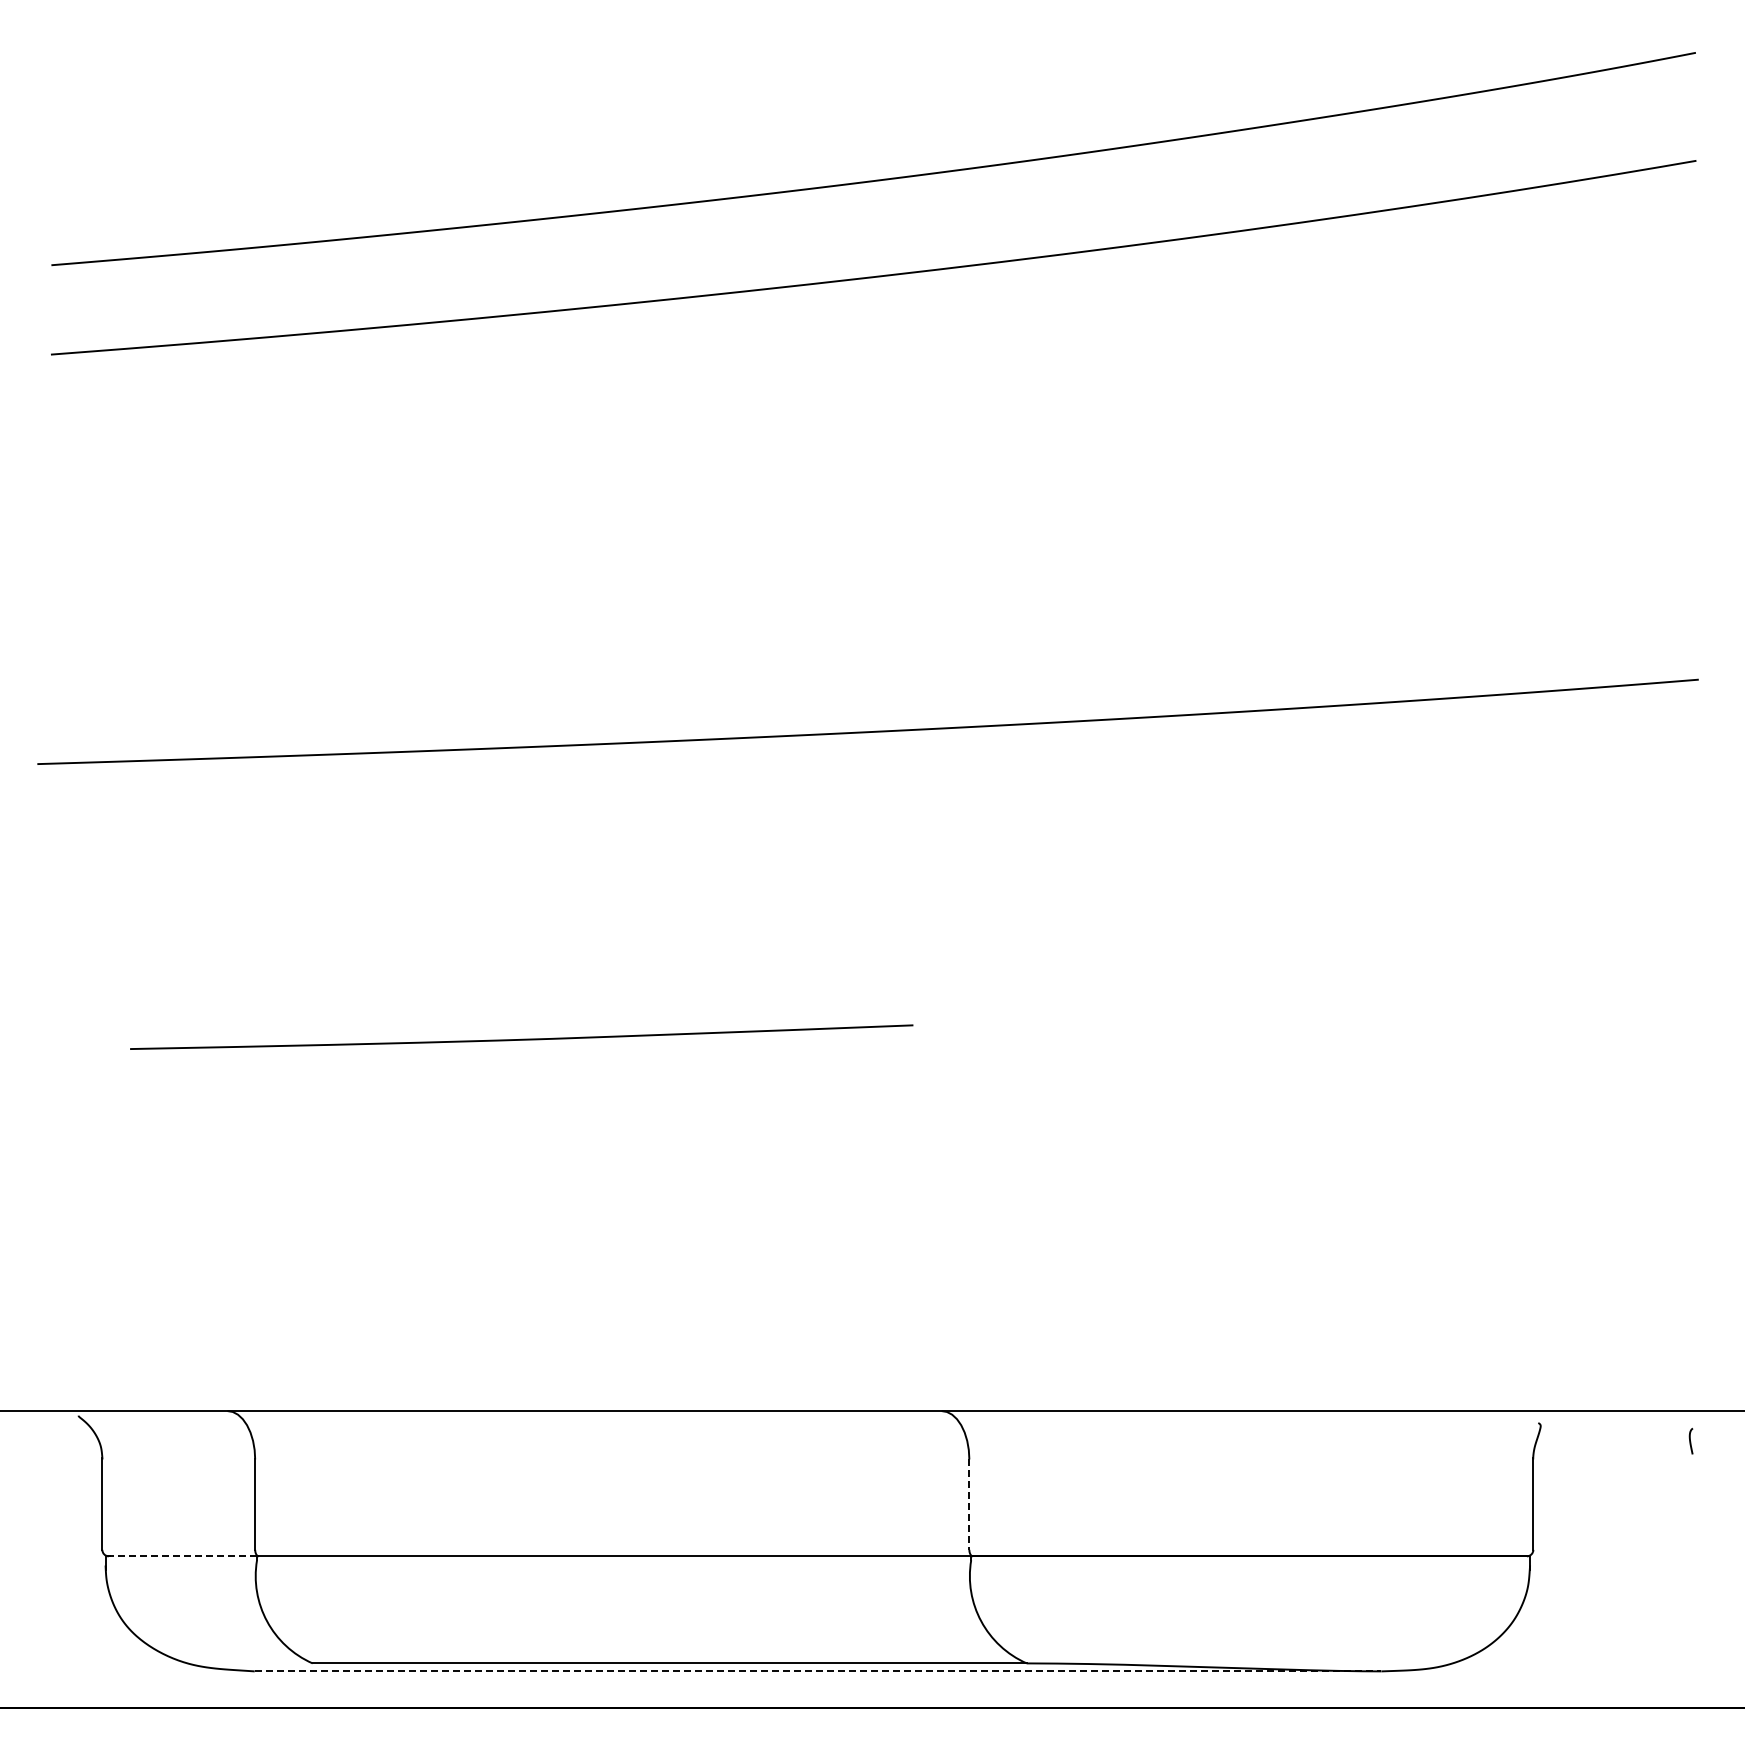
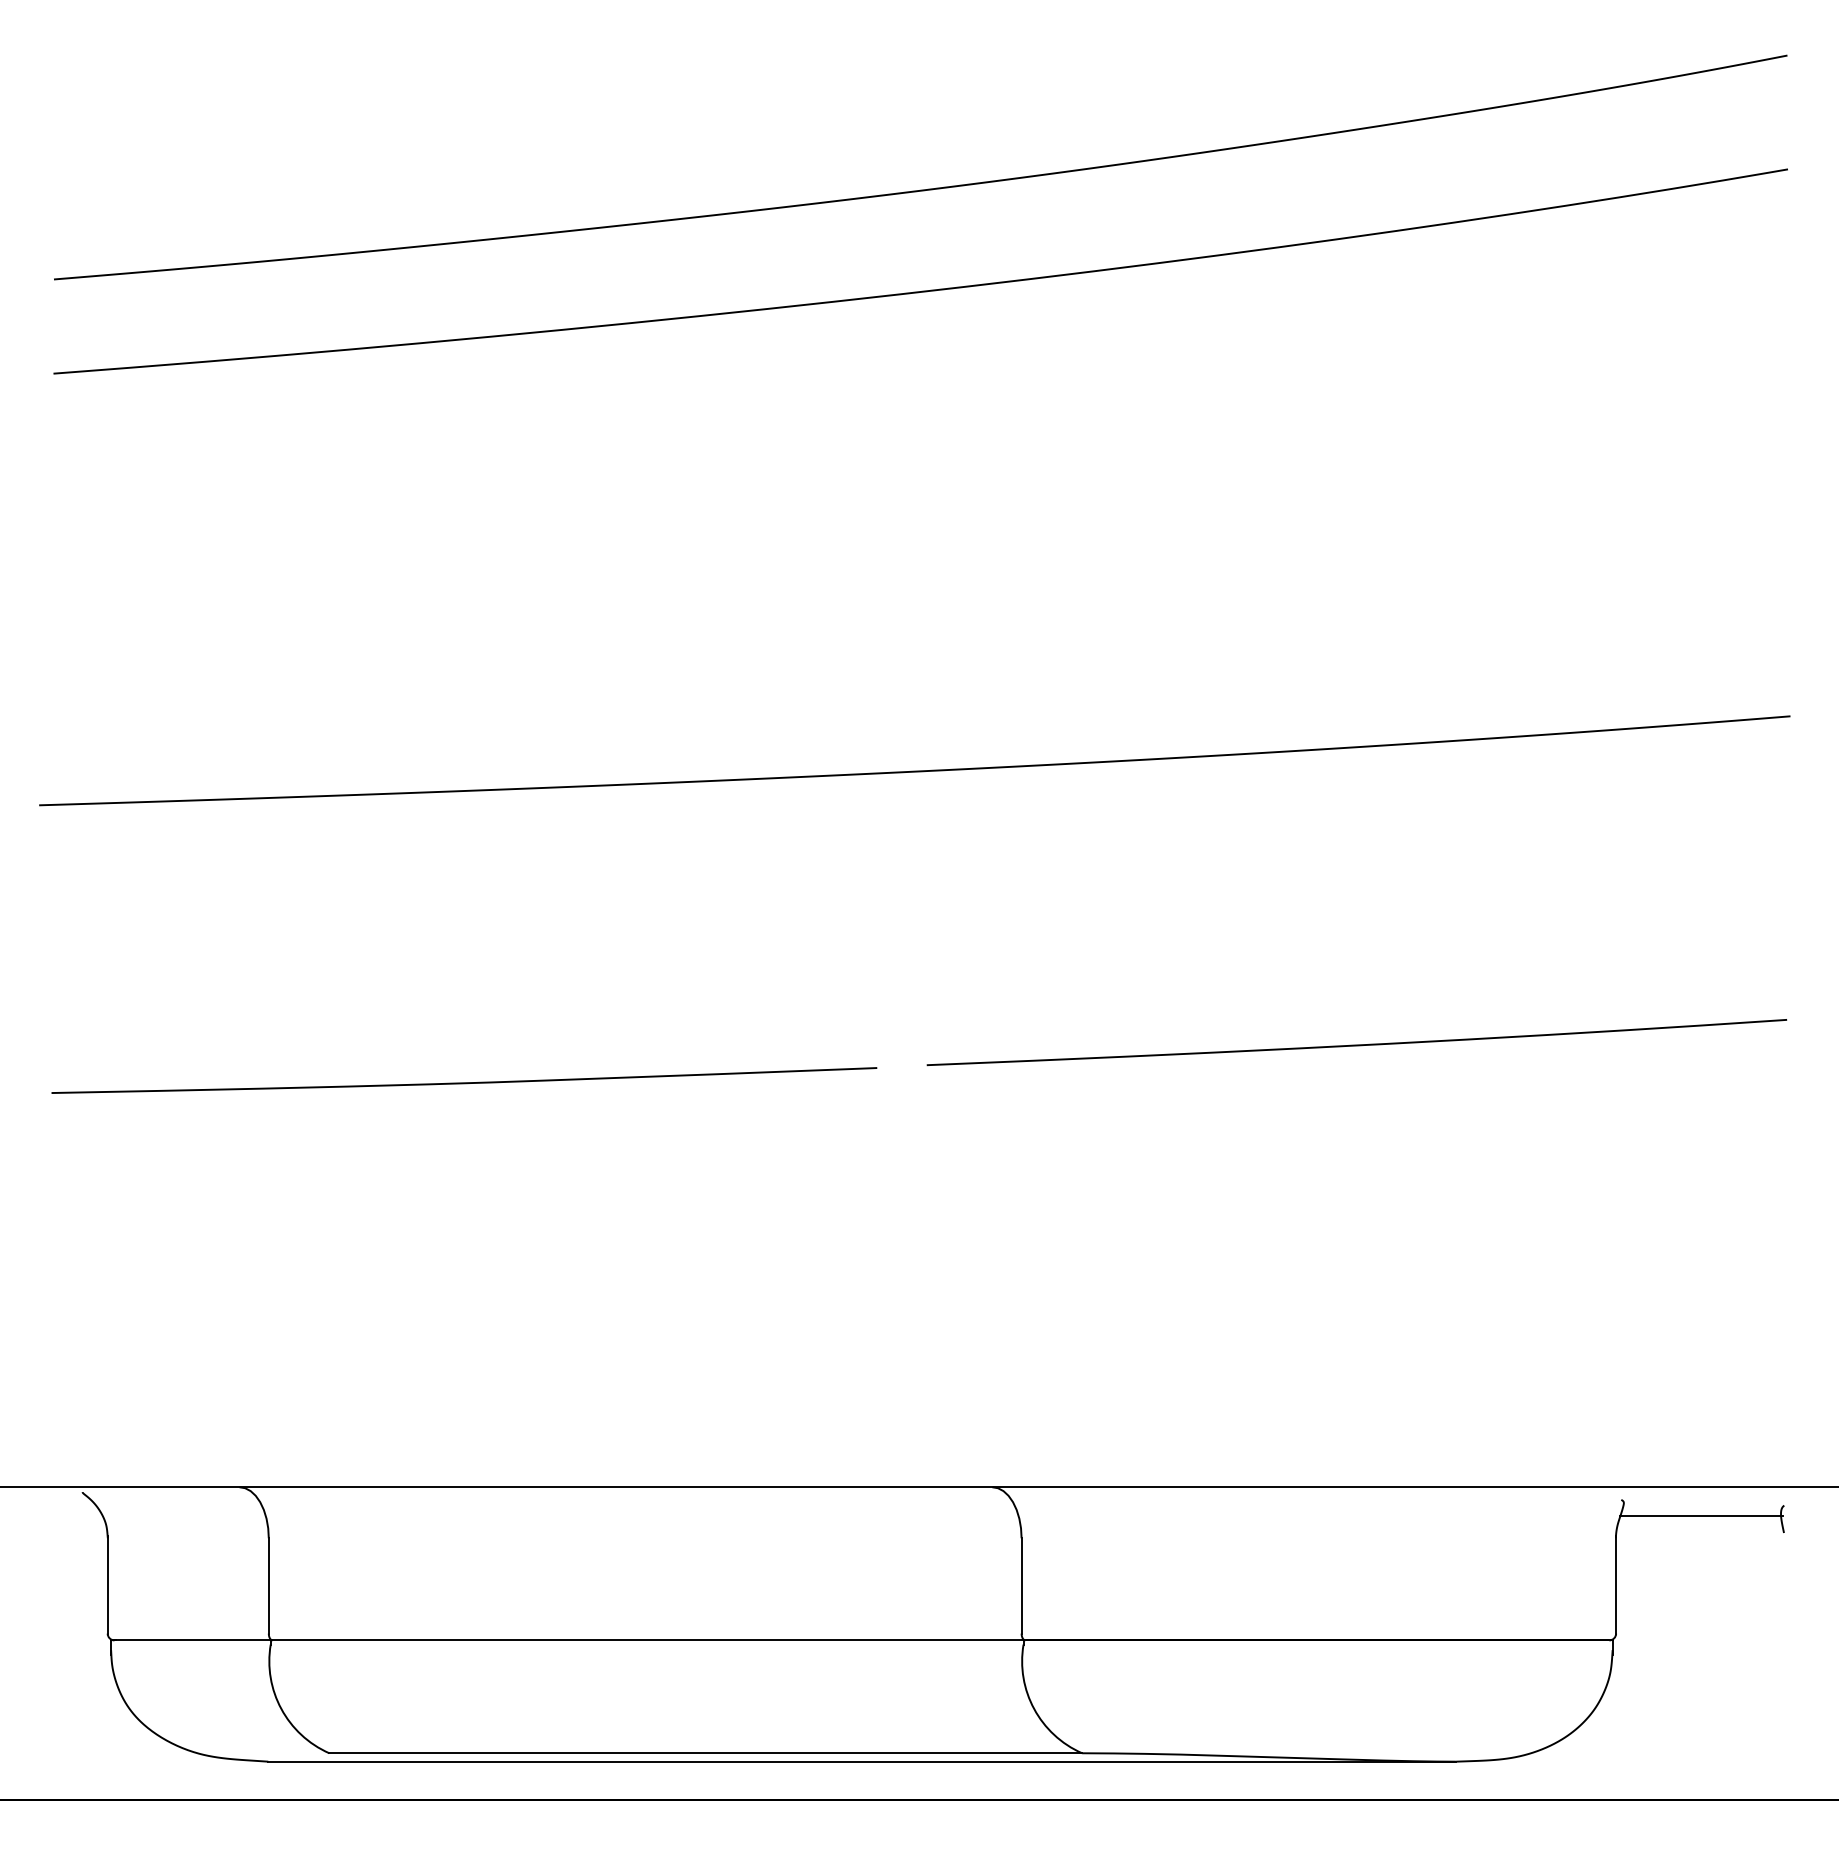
curve: (1289, 990) -> (1359, 1043), added
curve: (521, 1038) -> (464, 1081), moved
line: (1614, 1438) -> (1701, 1516), added
line: (969, 1505) -> (1021, 1586), dashed -> solid
line: (181, 1556) -> (191, 1640), dashed -> solid
line: (818, 1671) -> (862, 1761), dashed -> solid

